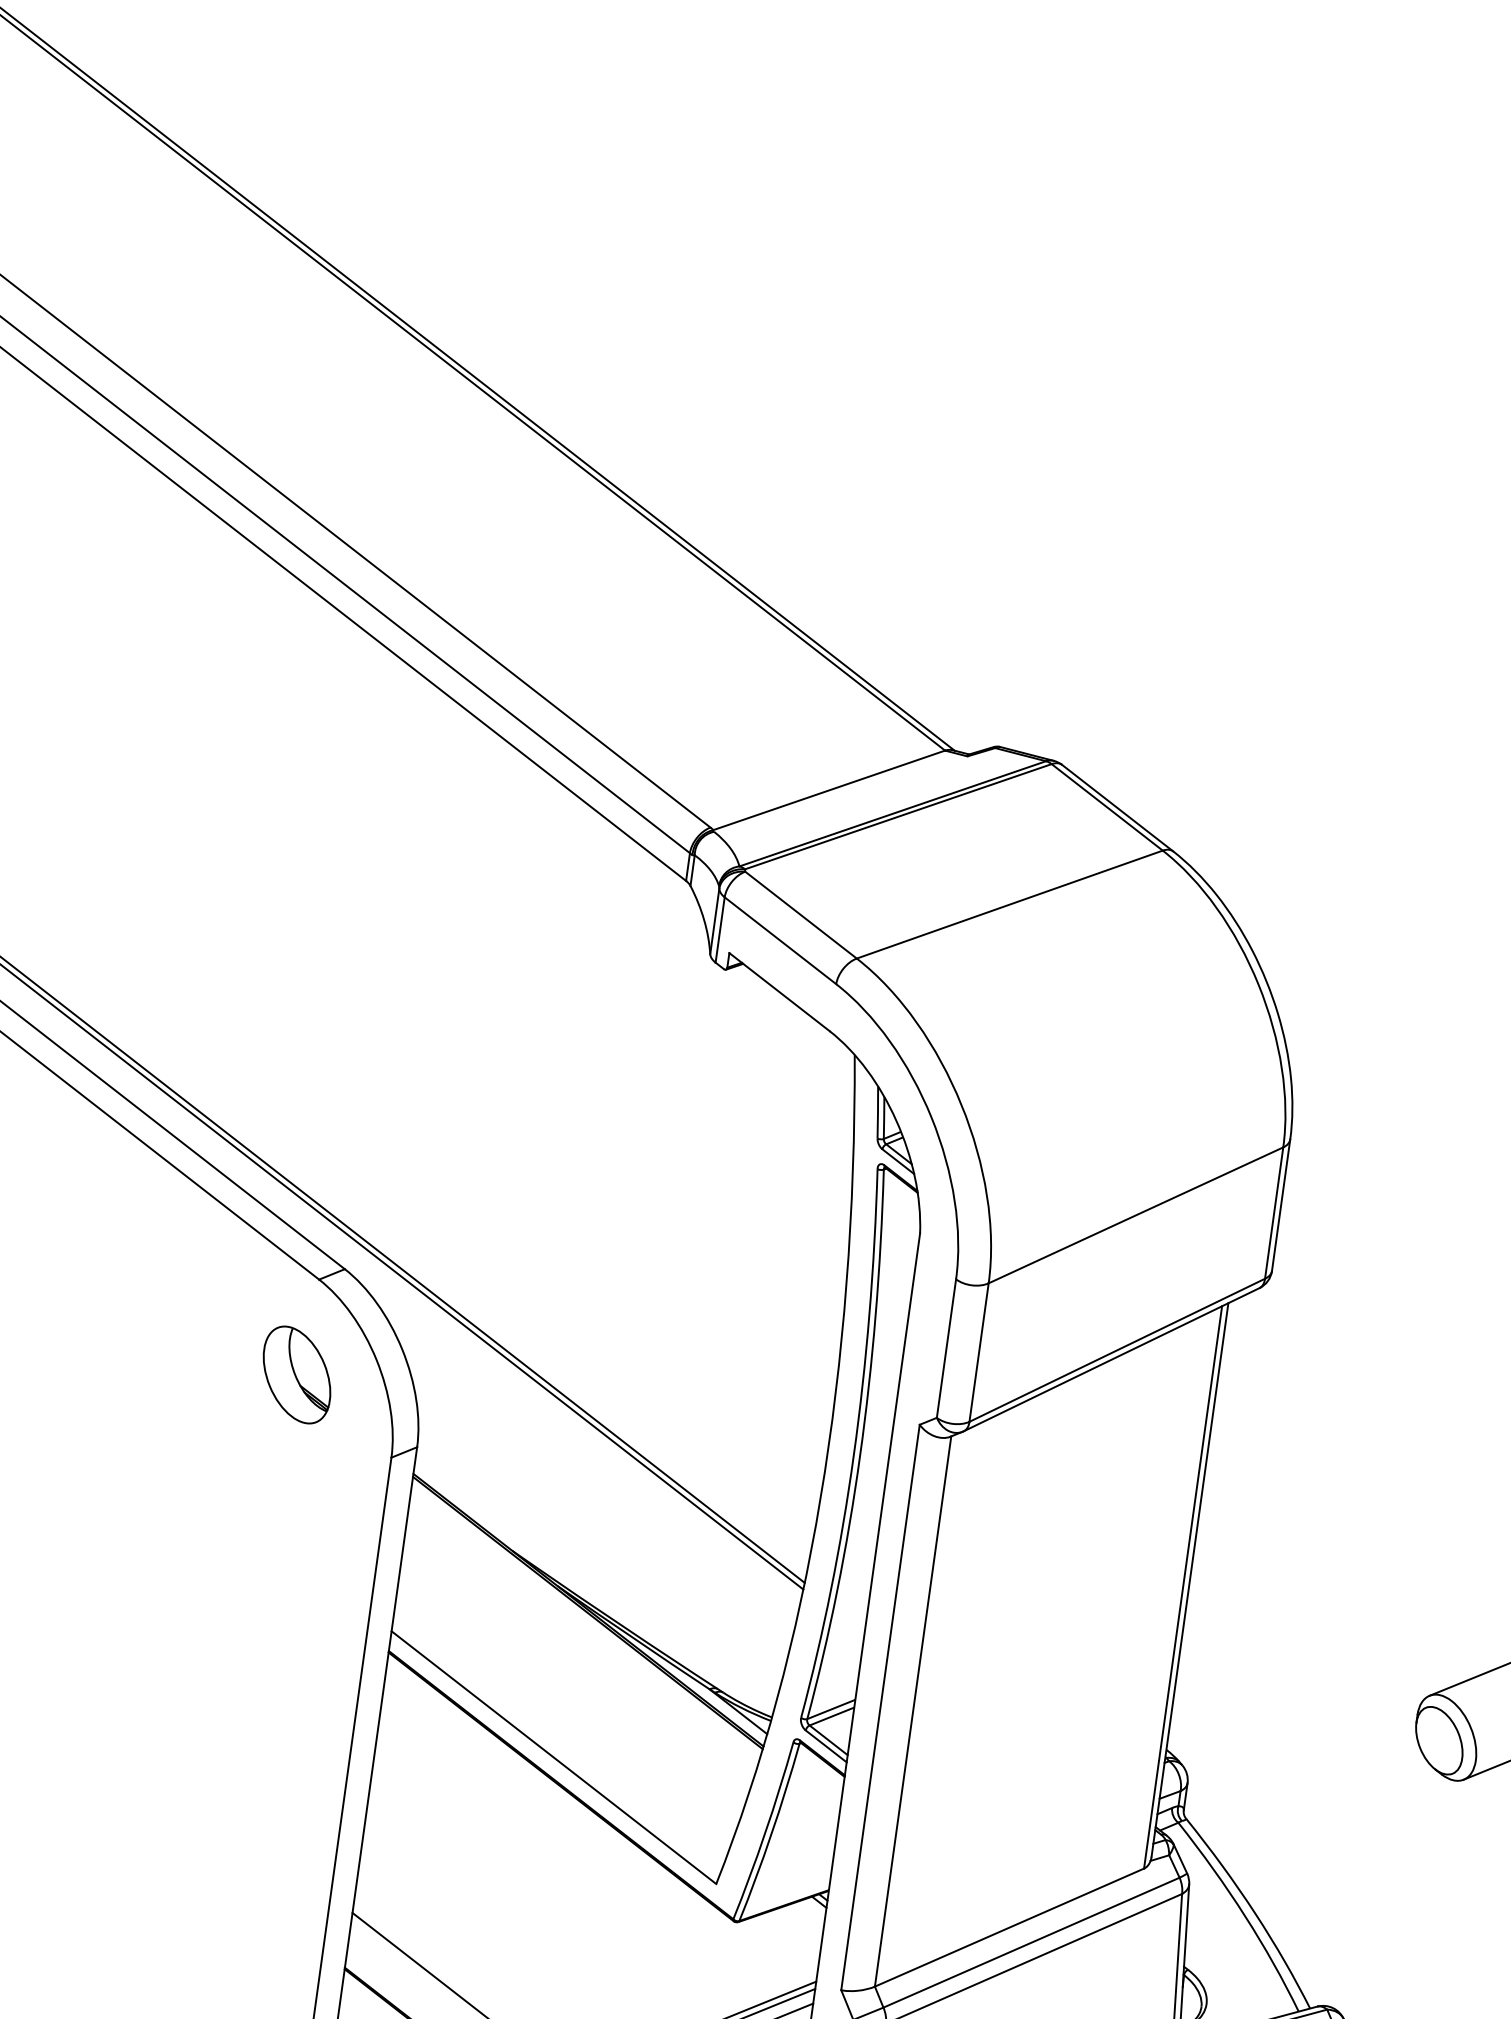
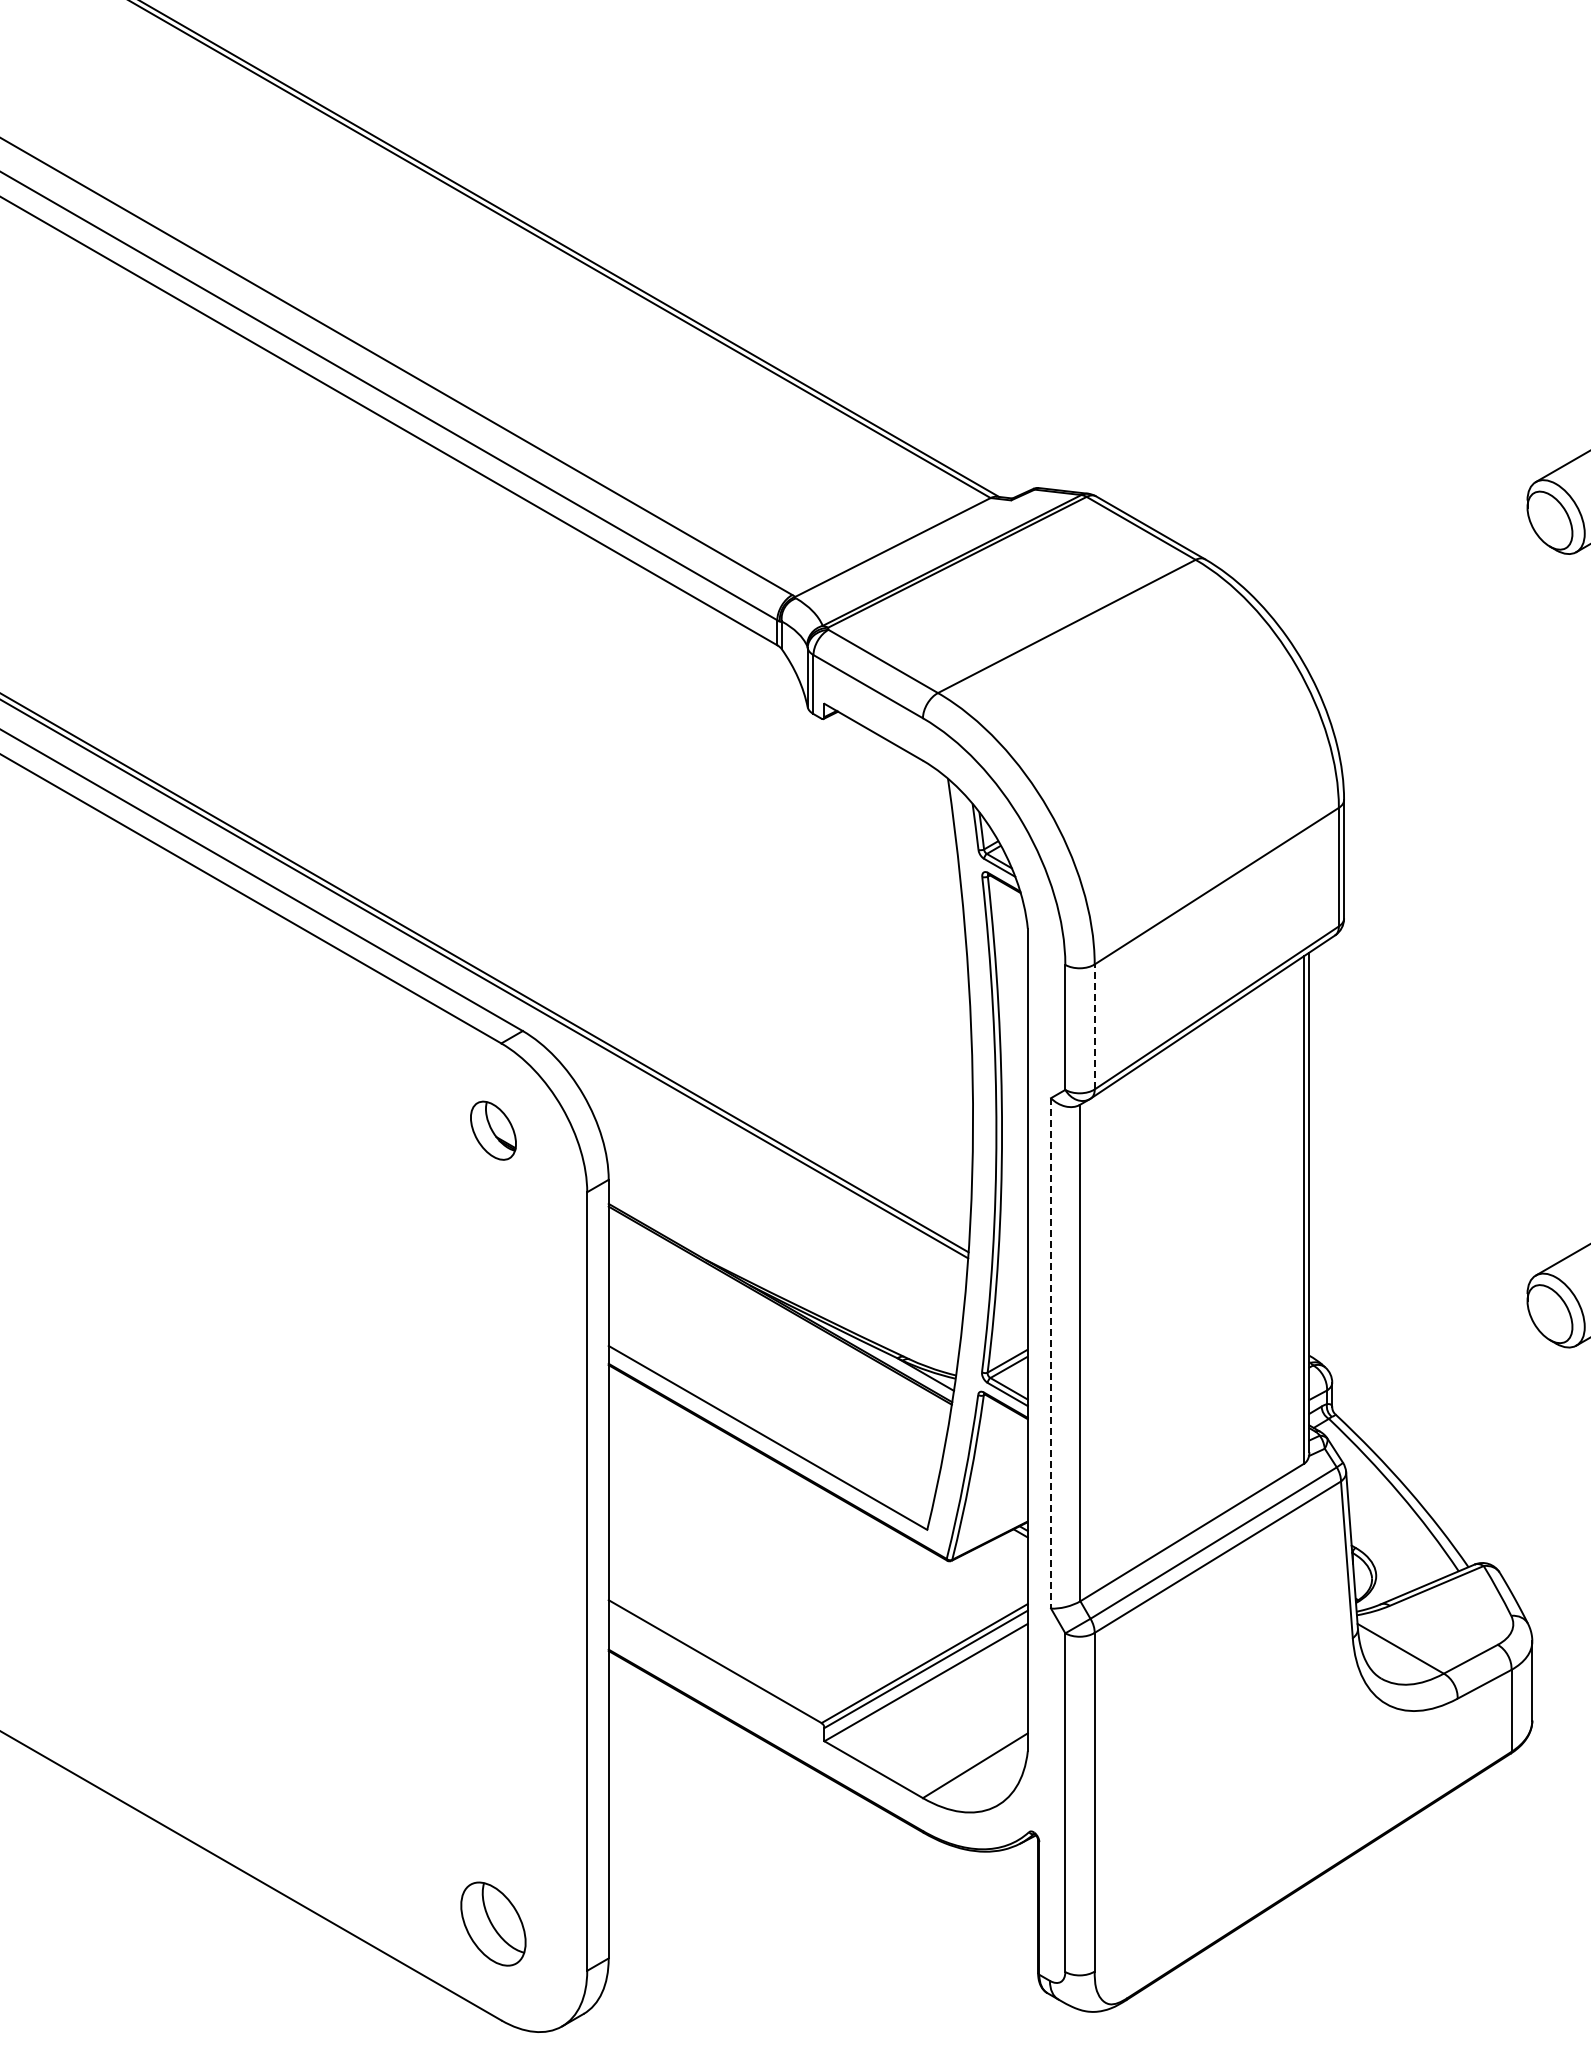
line: (978, 1352) -> (1094, 1026), solid -> dashed
part: (297, 1374) -> (493, 1130), size x0.7
line: (881, 1707) -> (1051, 1353), solid -> dashed

